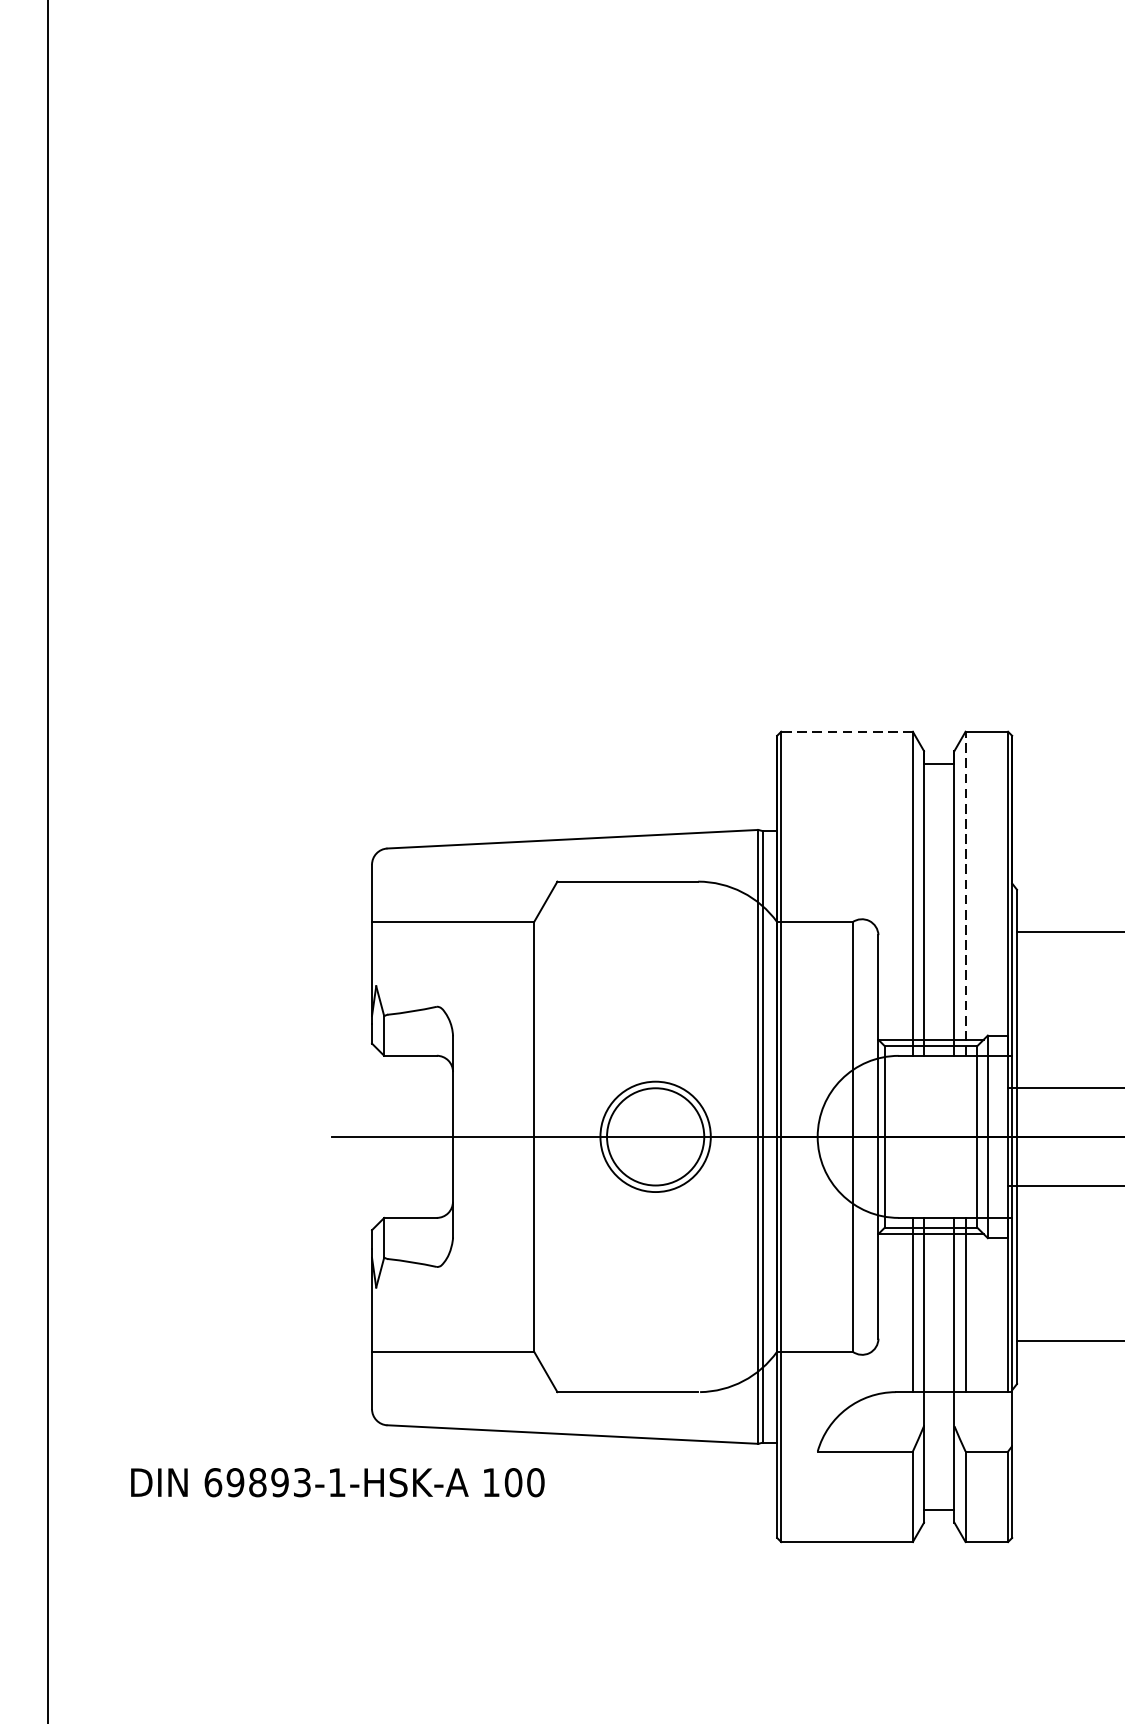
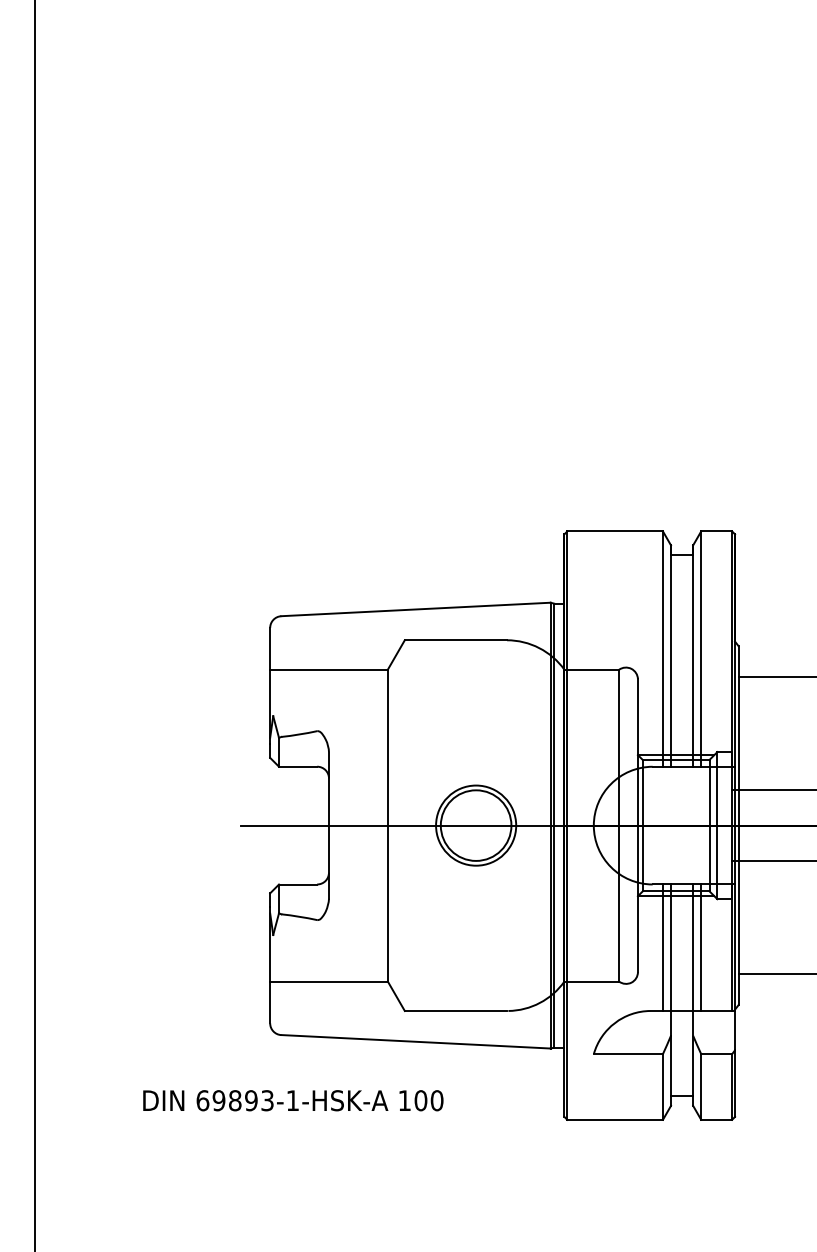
line: (847, 731) -> (615, 531), dashed -> solid
line: (965, 894) -> (701, 649), dashed -> solid
text: (338, 1482) -> (293, 1100), moved

